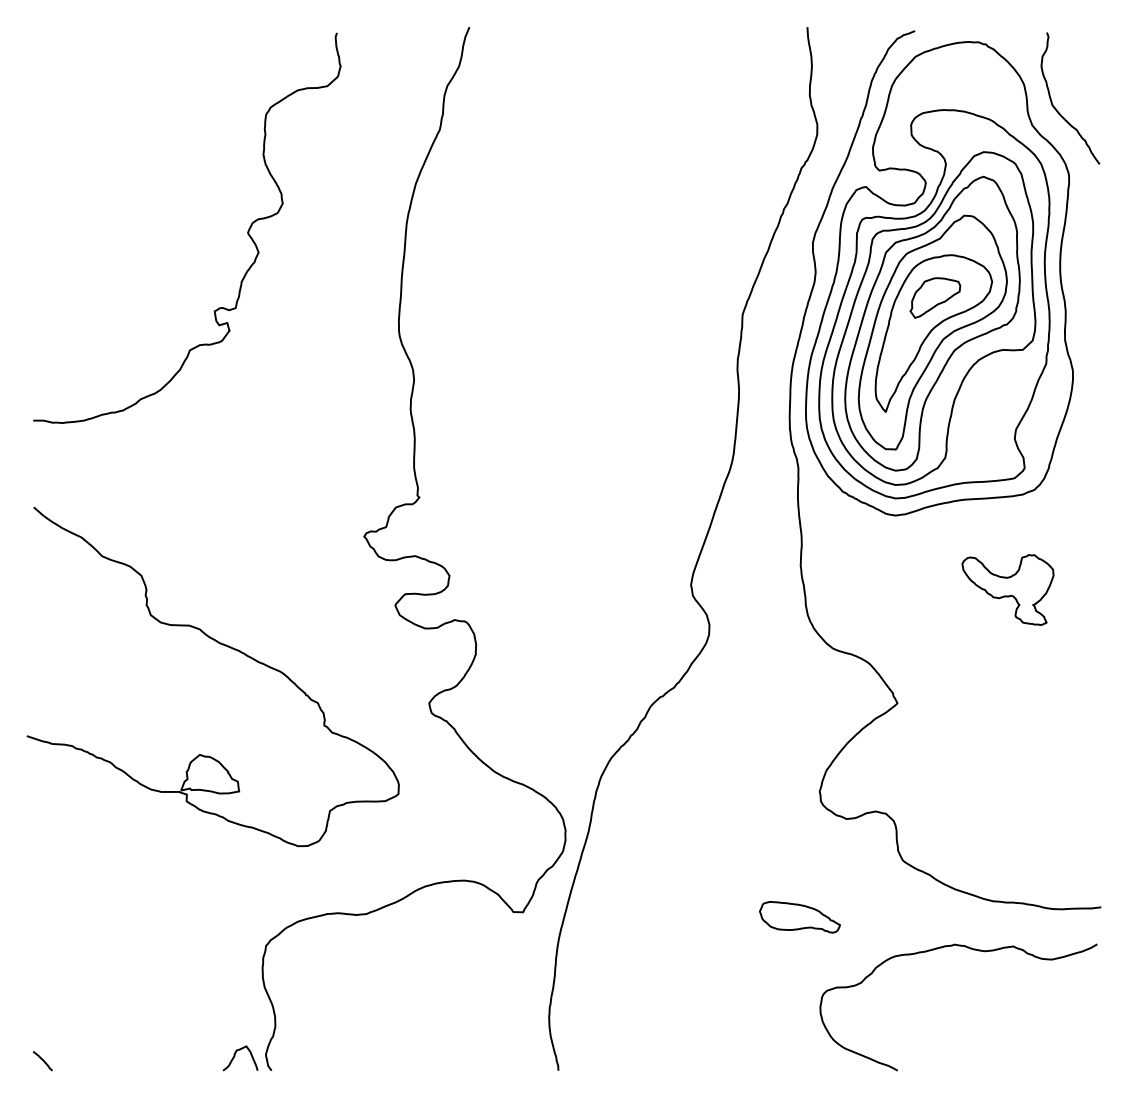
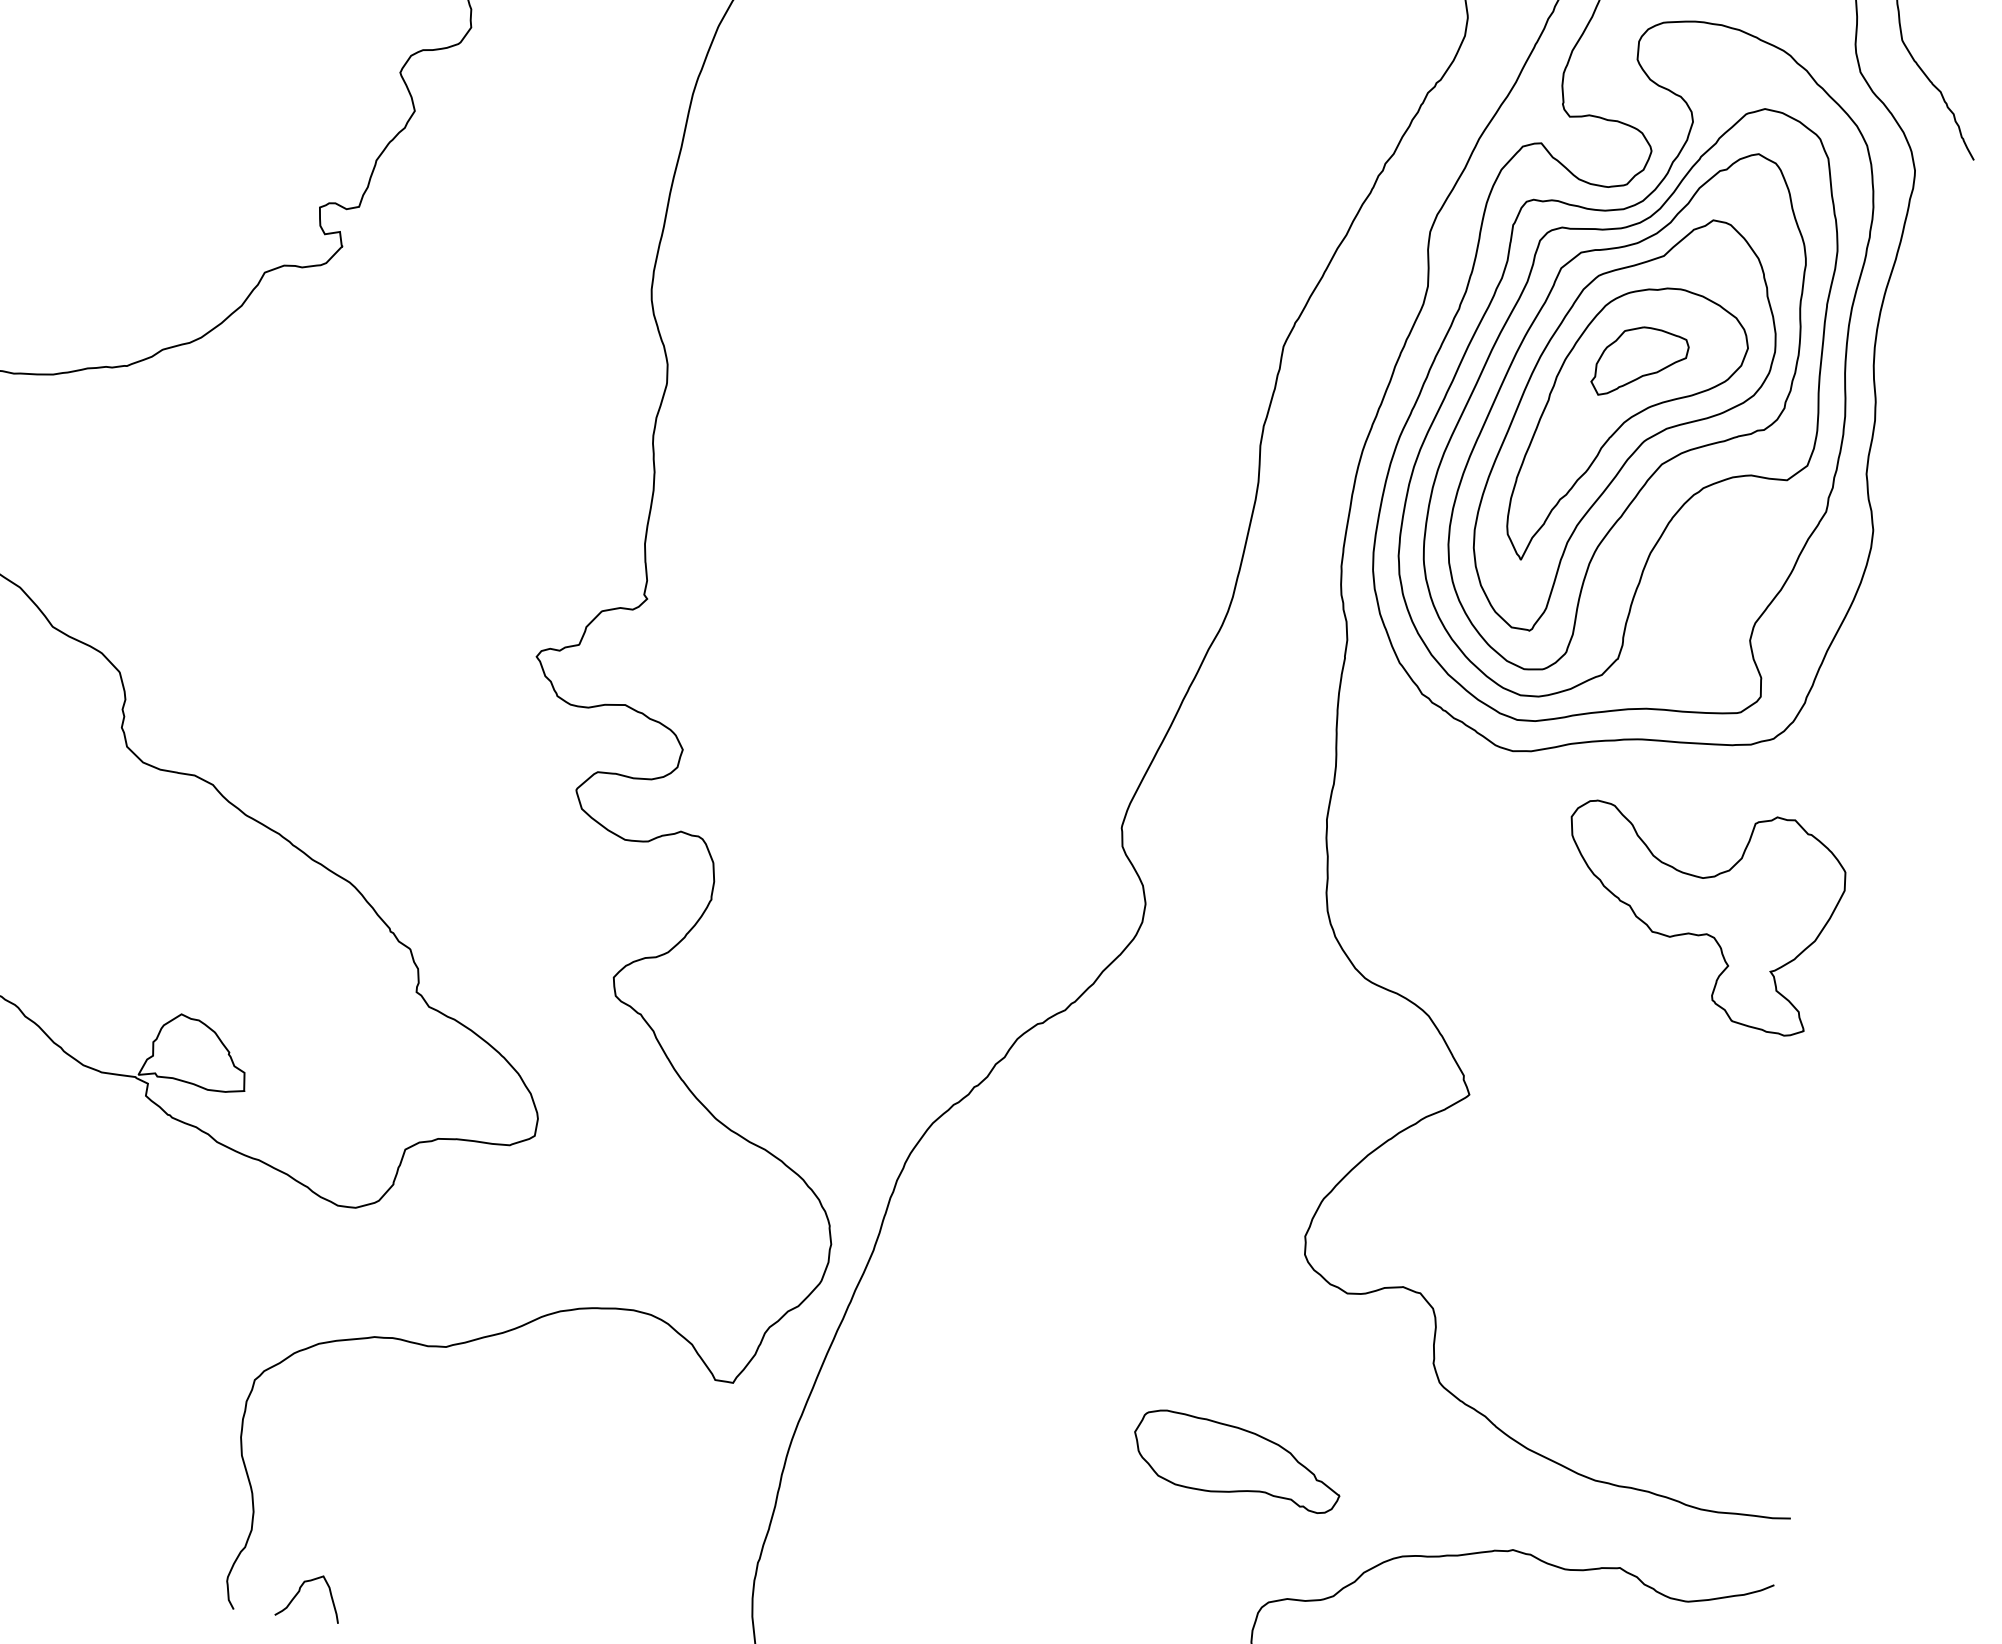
part: (1007, 589) -> (1698, 914), size x1.67
part: (799, 917) -> (1236, 1461), size x1.43
curve: (235, 1056) -> (301, 1592), moved

